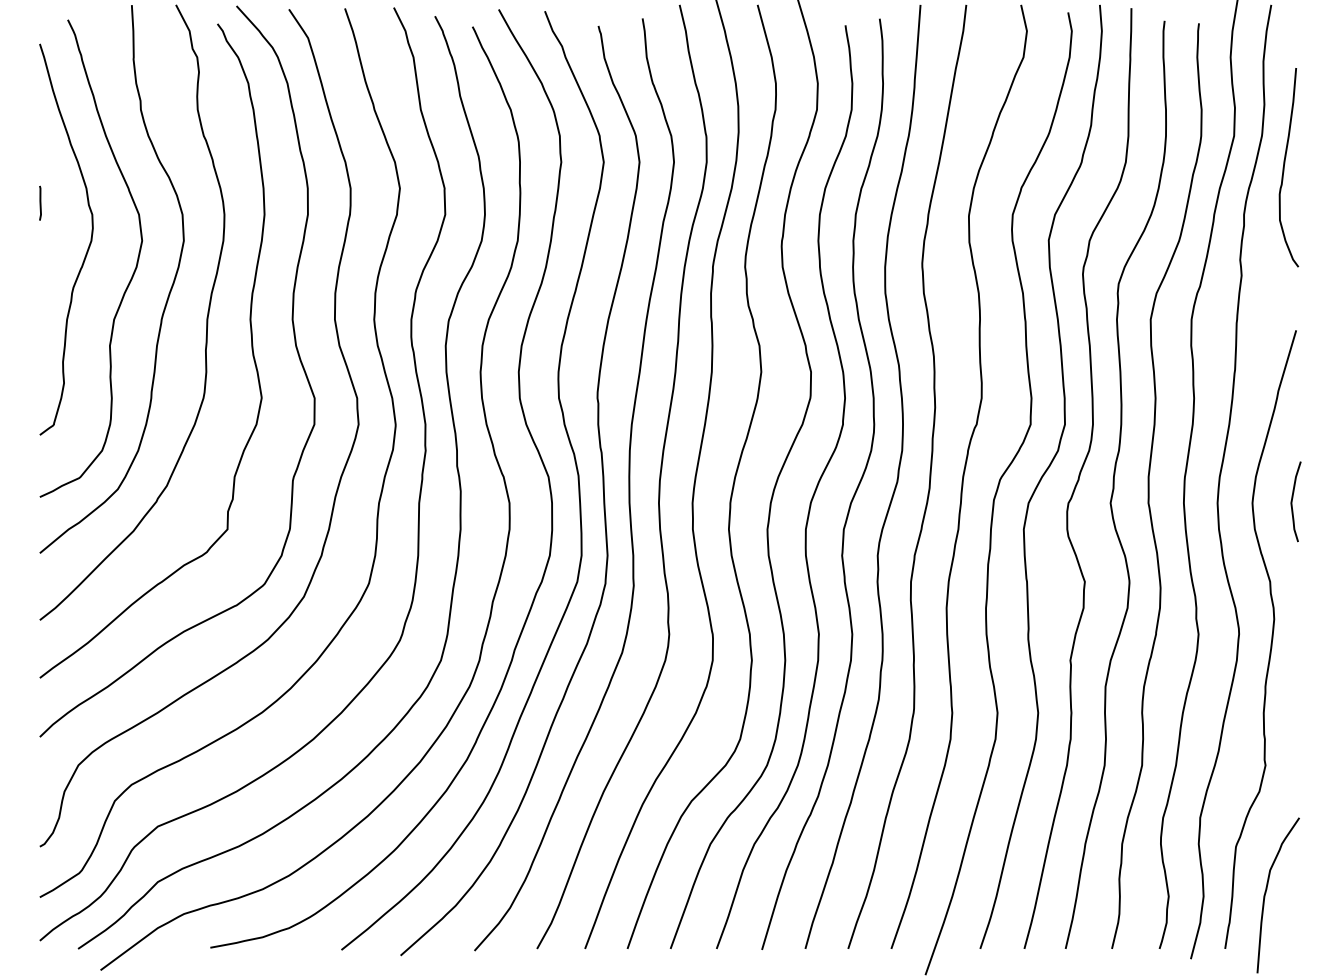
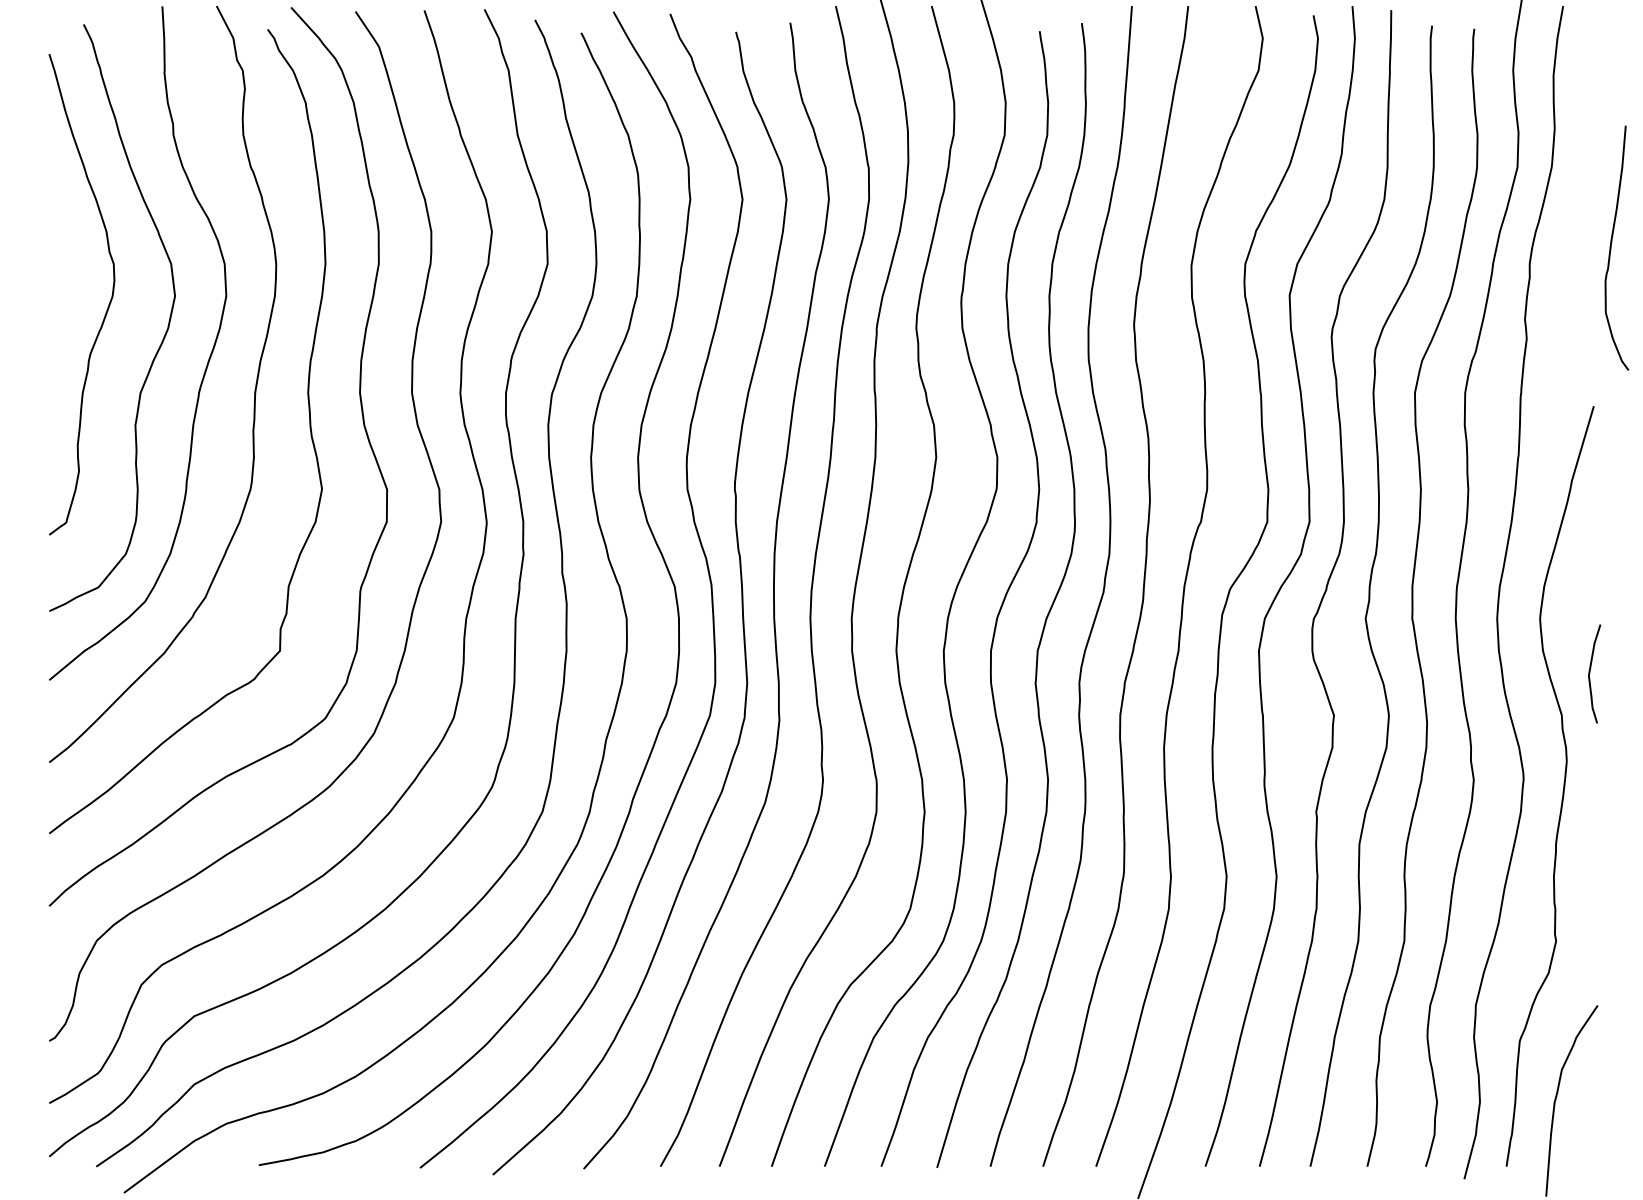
curve: (1284, 167) -> (1611, 247), moved
line: (40, 202) -> (49, 249), removed
curve: (1292, 501) -> (1590, 673), moved

